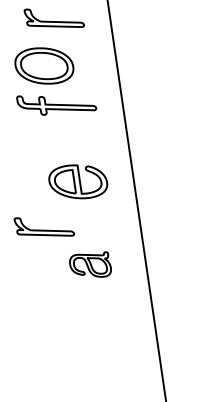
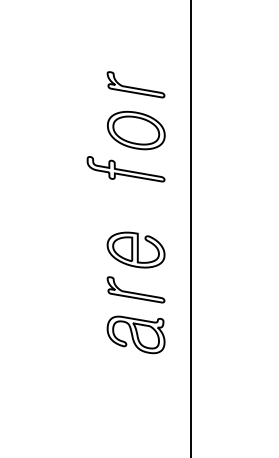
part: (44, 65) -> (136, 130), moved
part: (43, 226) -> (135, 289), moved
part: (89, 265) -> (135, 334), size x1.43

